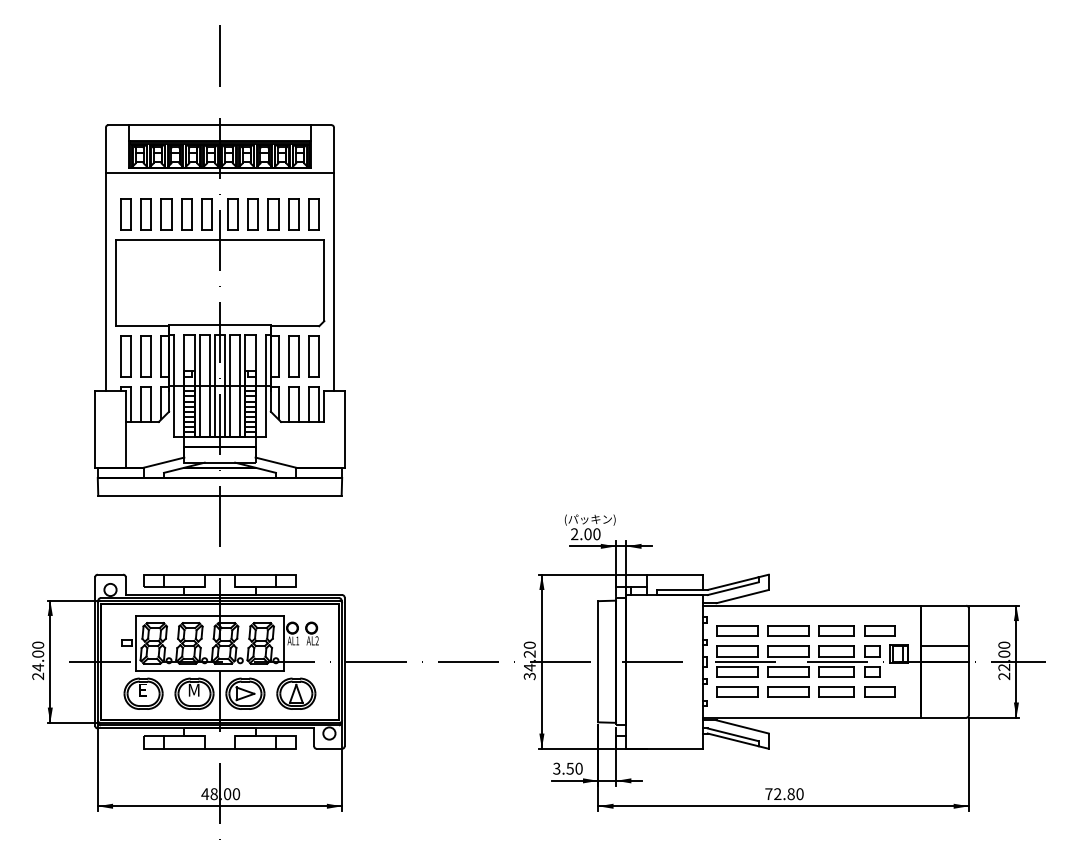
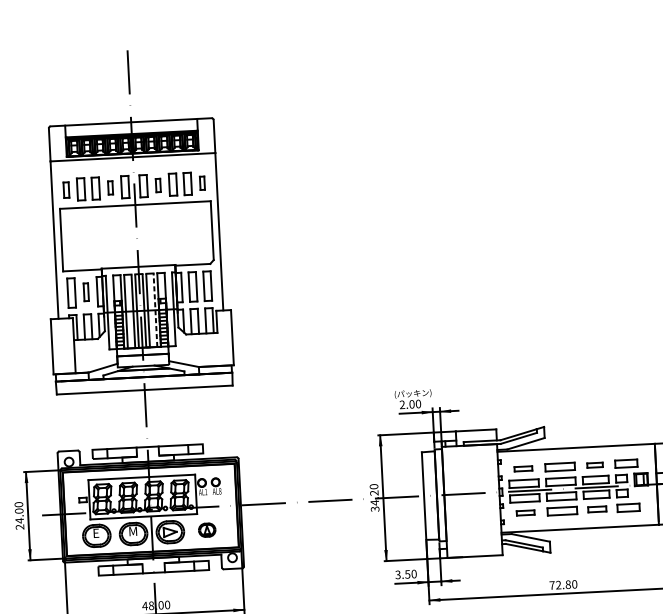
part: (125, 214) -> (66, 190), size x0.7
part: (186, 214) -> (110, 188), size x0.6
part: (252, 214) -> (157, 185), size x0.6
part: (313, 214) -> (202, 183), size x0.6
part: (145, 356) -> (85, 292), size x0.6
line: (240, 386) -> (155, 310), solid -> dashed
part: (737, 630) -> (523, 468), size x0.6
part: (836, 630) -> (595, 464), size x0.6
text: (316, 640) -> (219, 491), AL2 -> AL8
part: (737, 691) -> (525, 512), size x0.6
part: (836, 691) -> (597, 508), size x0.7
part: (296, 693) -> (207, 530), size x0.6

